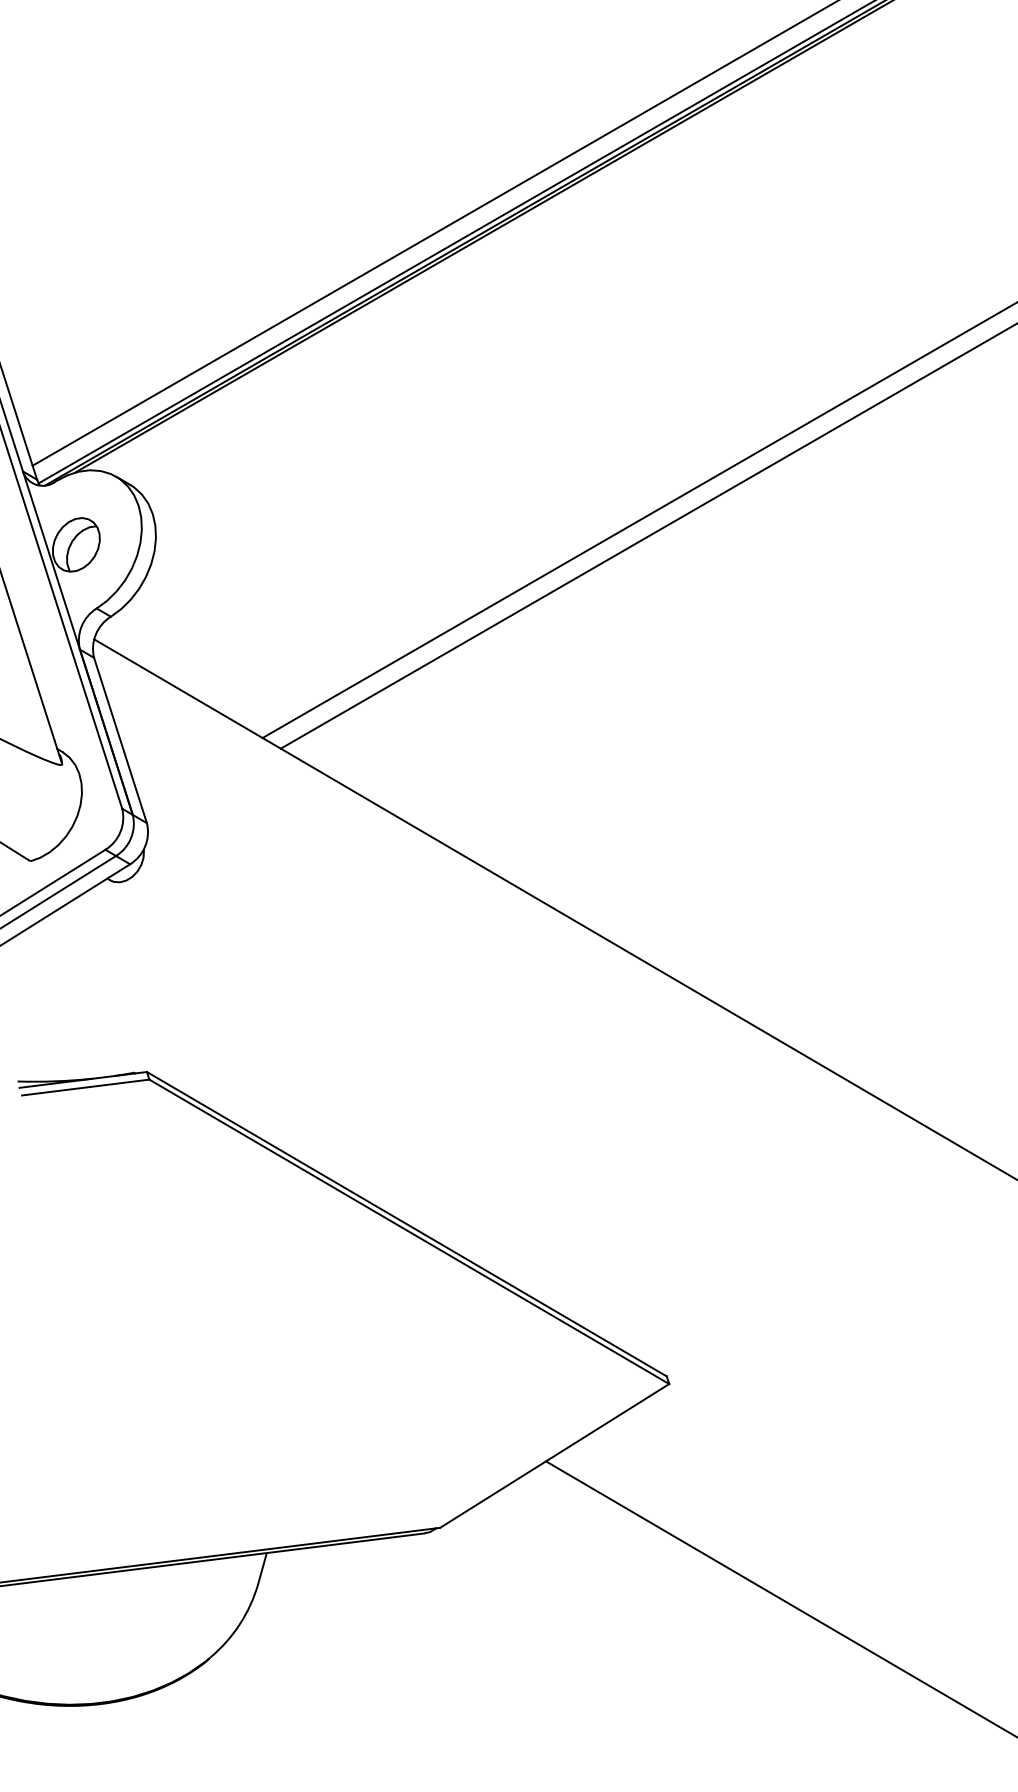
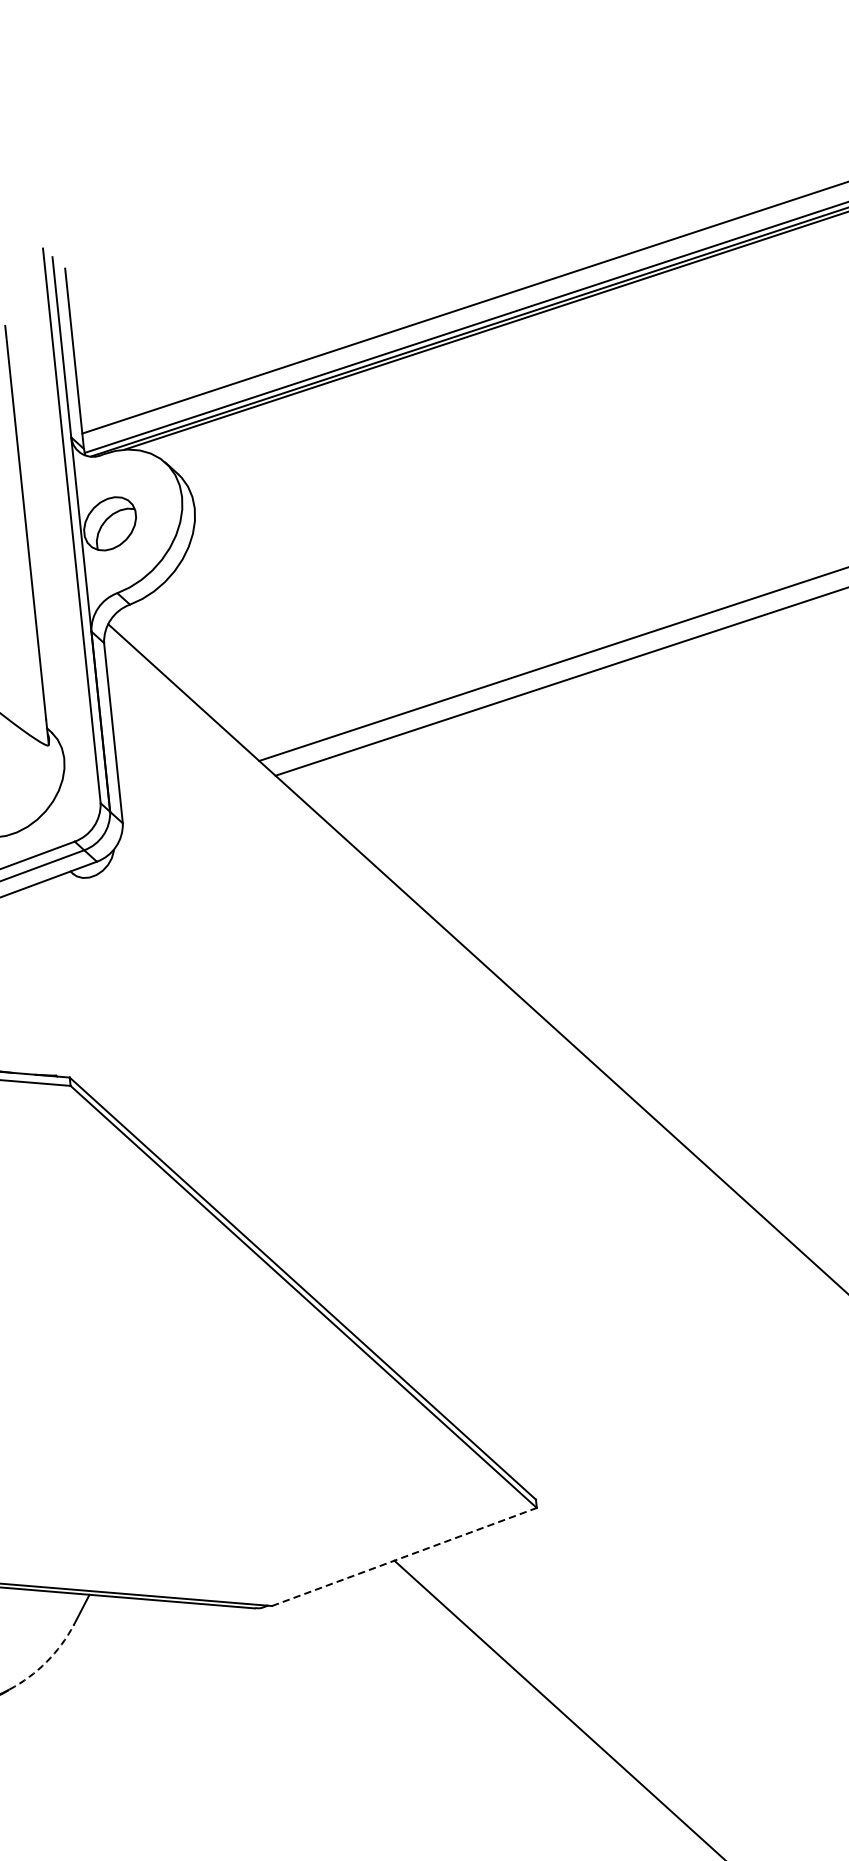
line: (555, 1455) -> (405, 1556), solid -> dashed
arc: (239, 1624) -> (46, 1661), solid -> dashed

